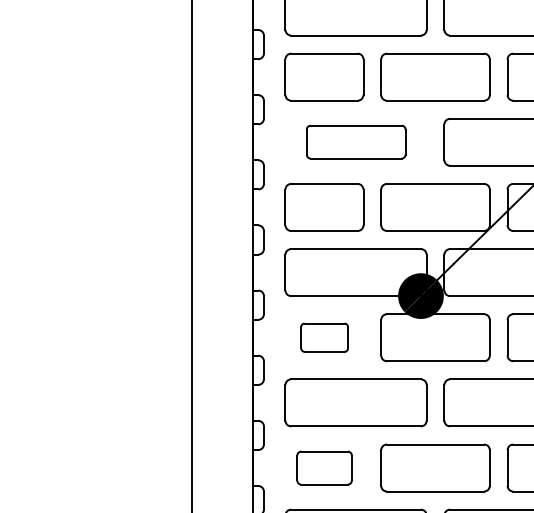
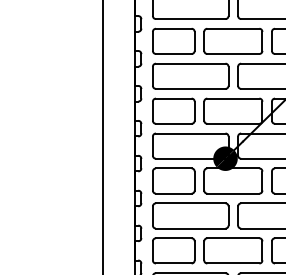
part: (355, 140) -> (190, 75), size x1.43
part: (323, 336) -> (173, 180), size x1.67
part: (323, 467) -> (173, 250), size x1.43

